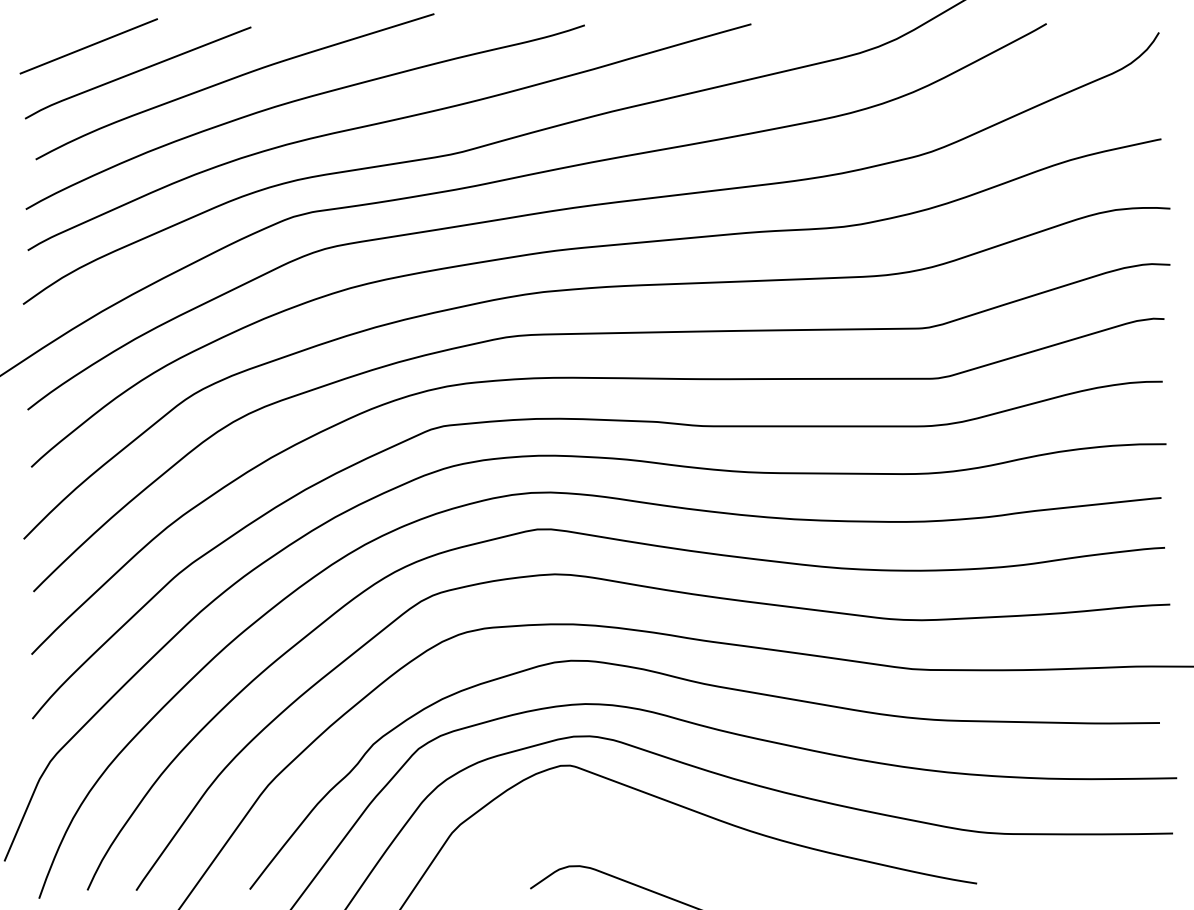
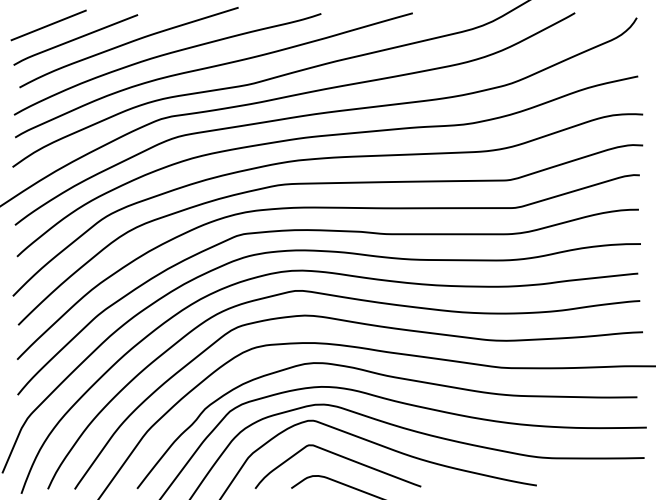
curve: (621, 832) -> (341, 457), added

